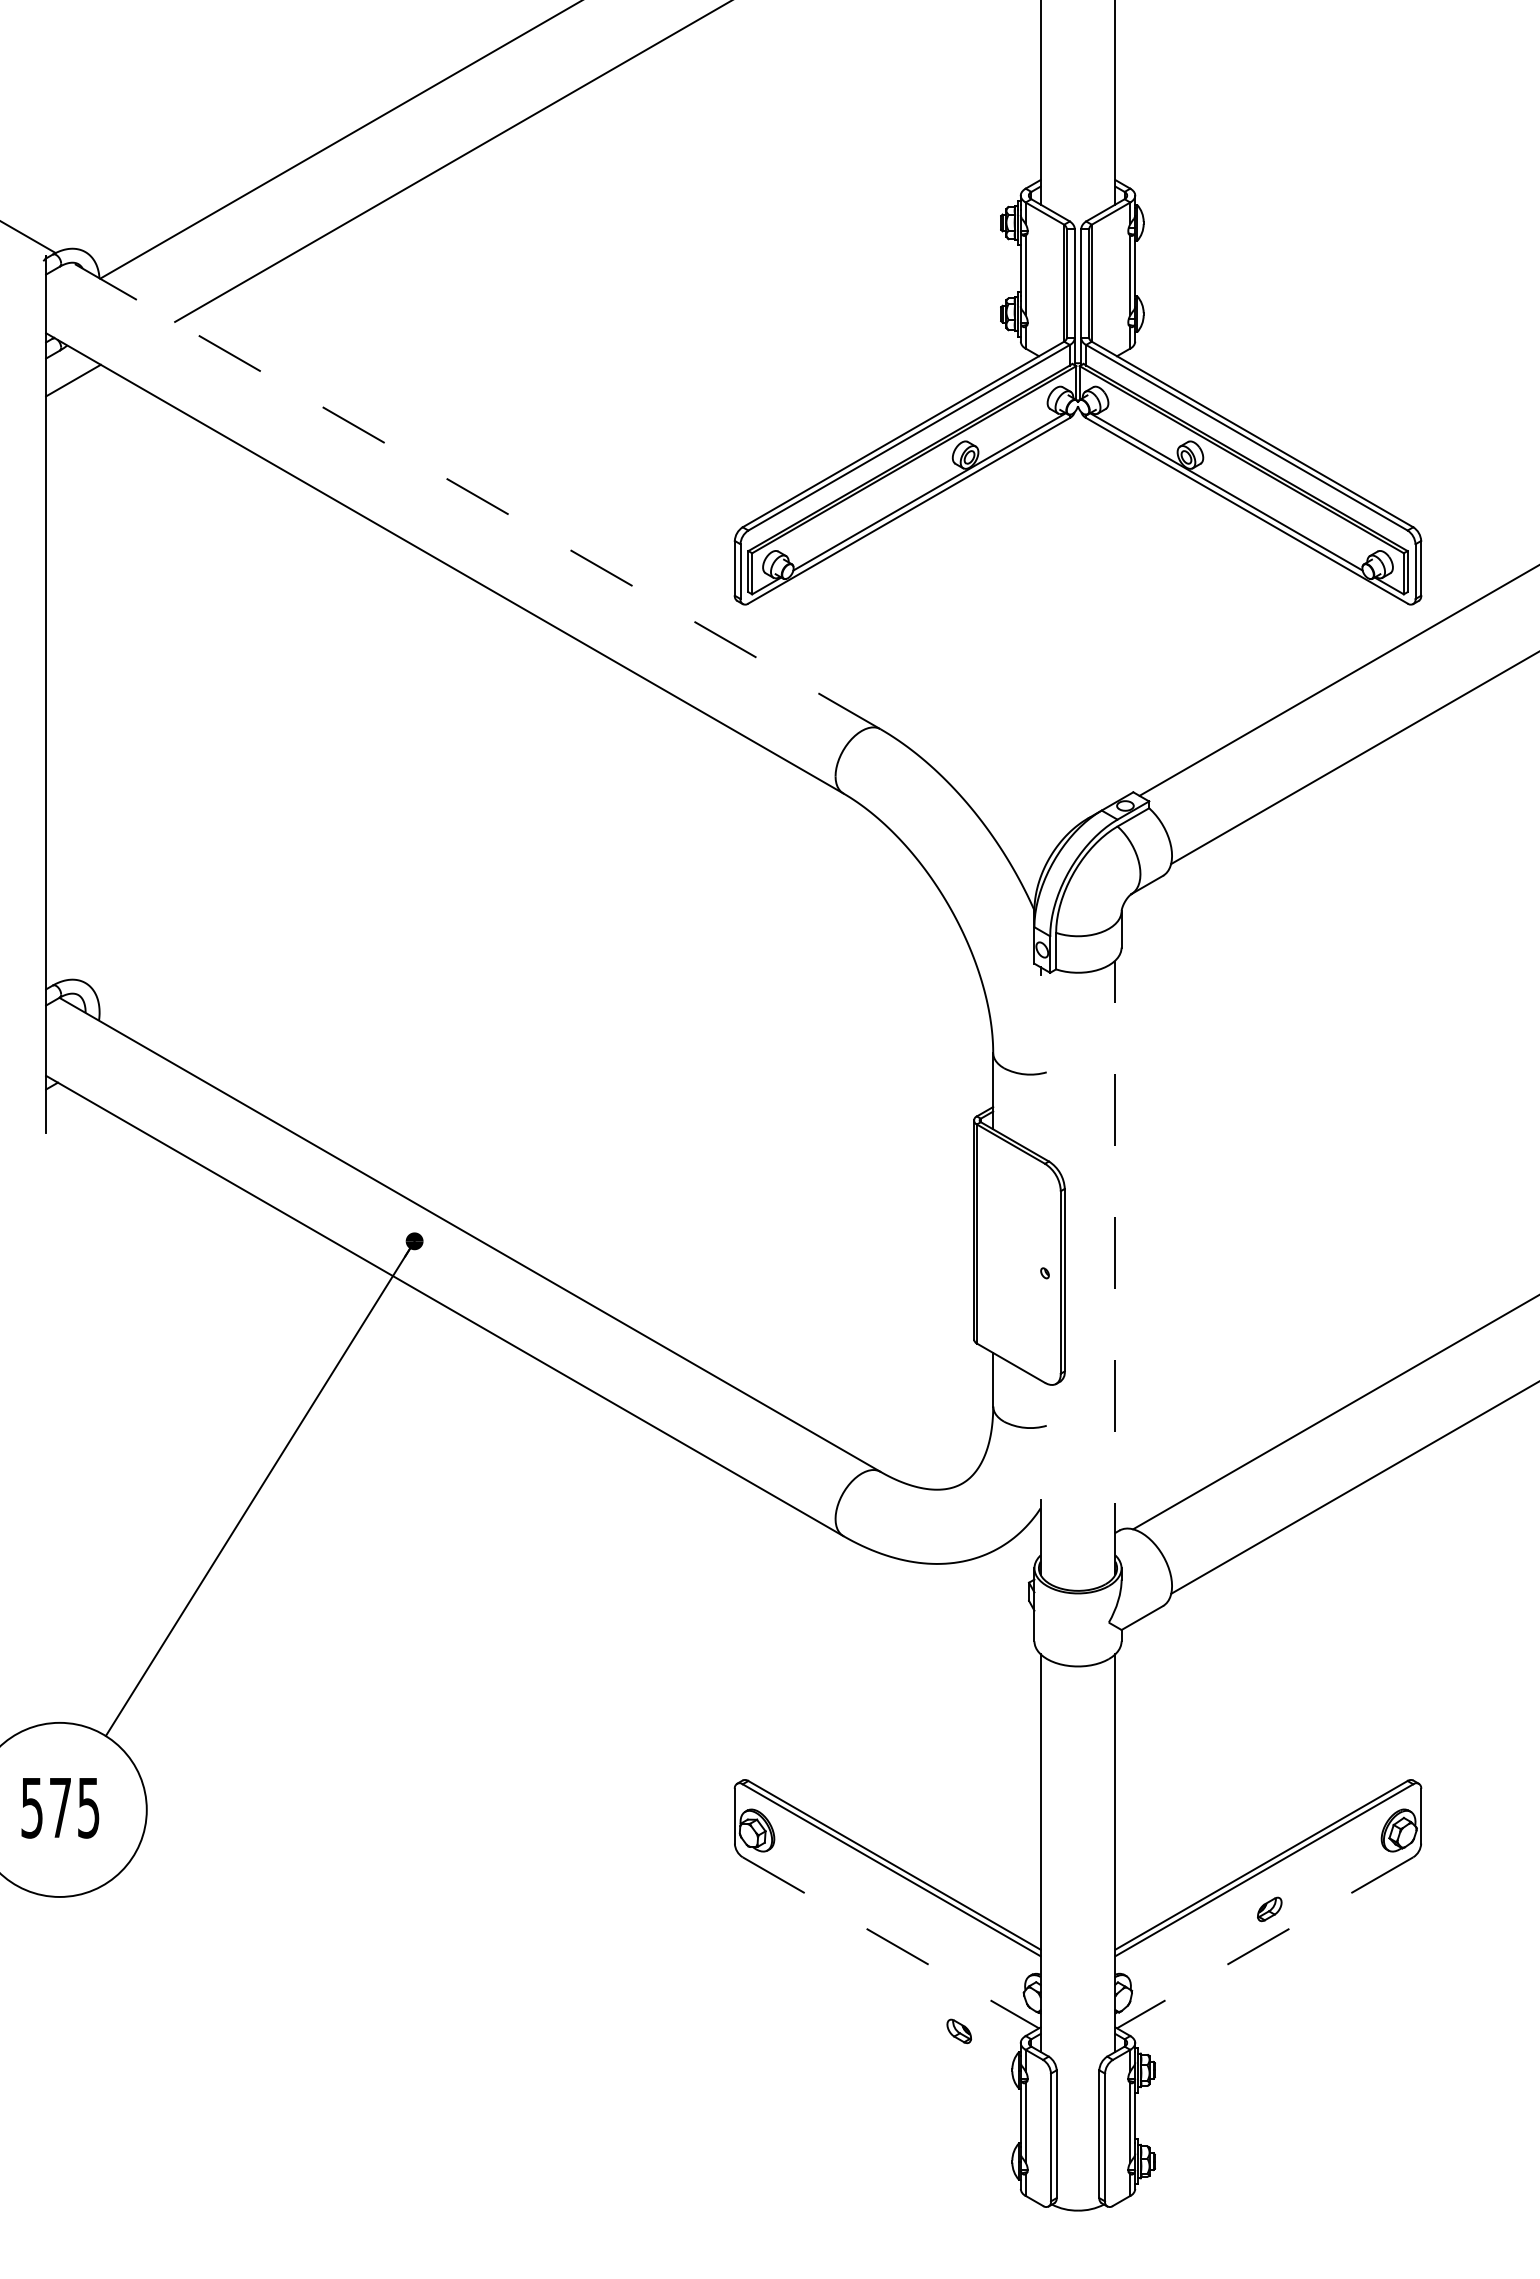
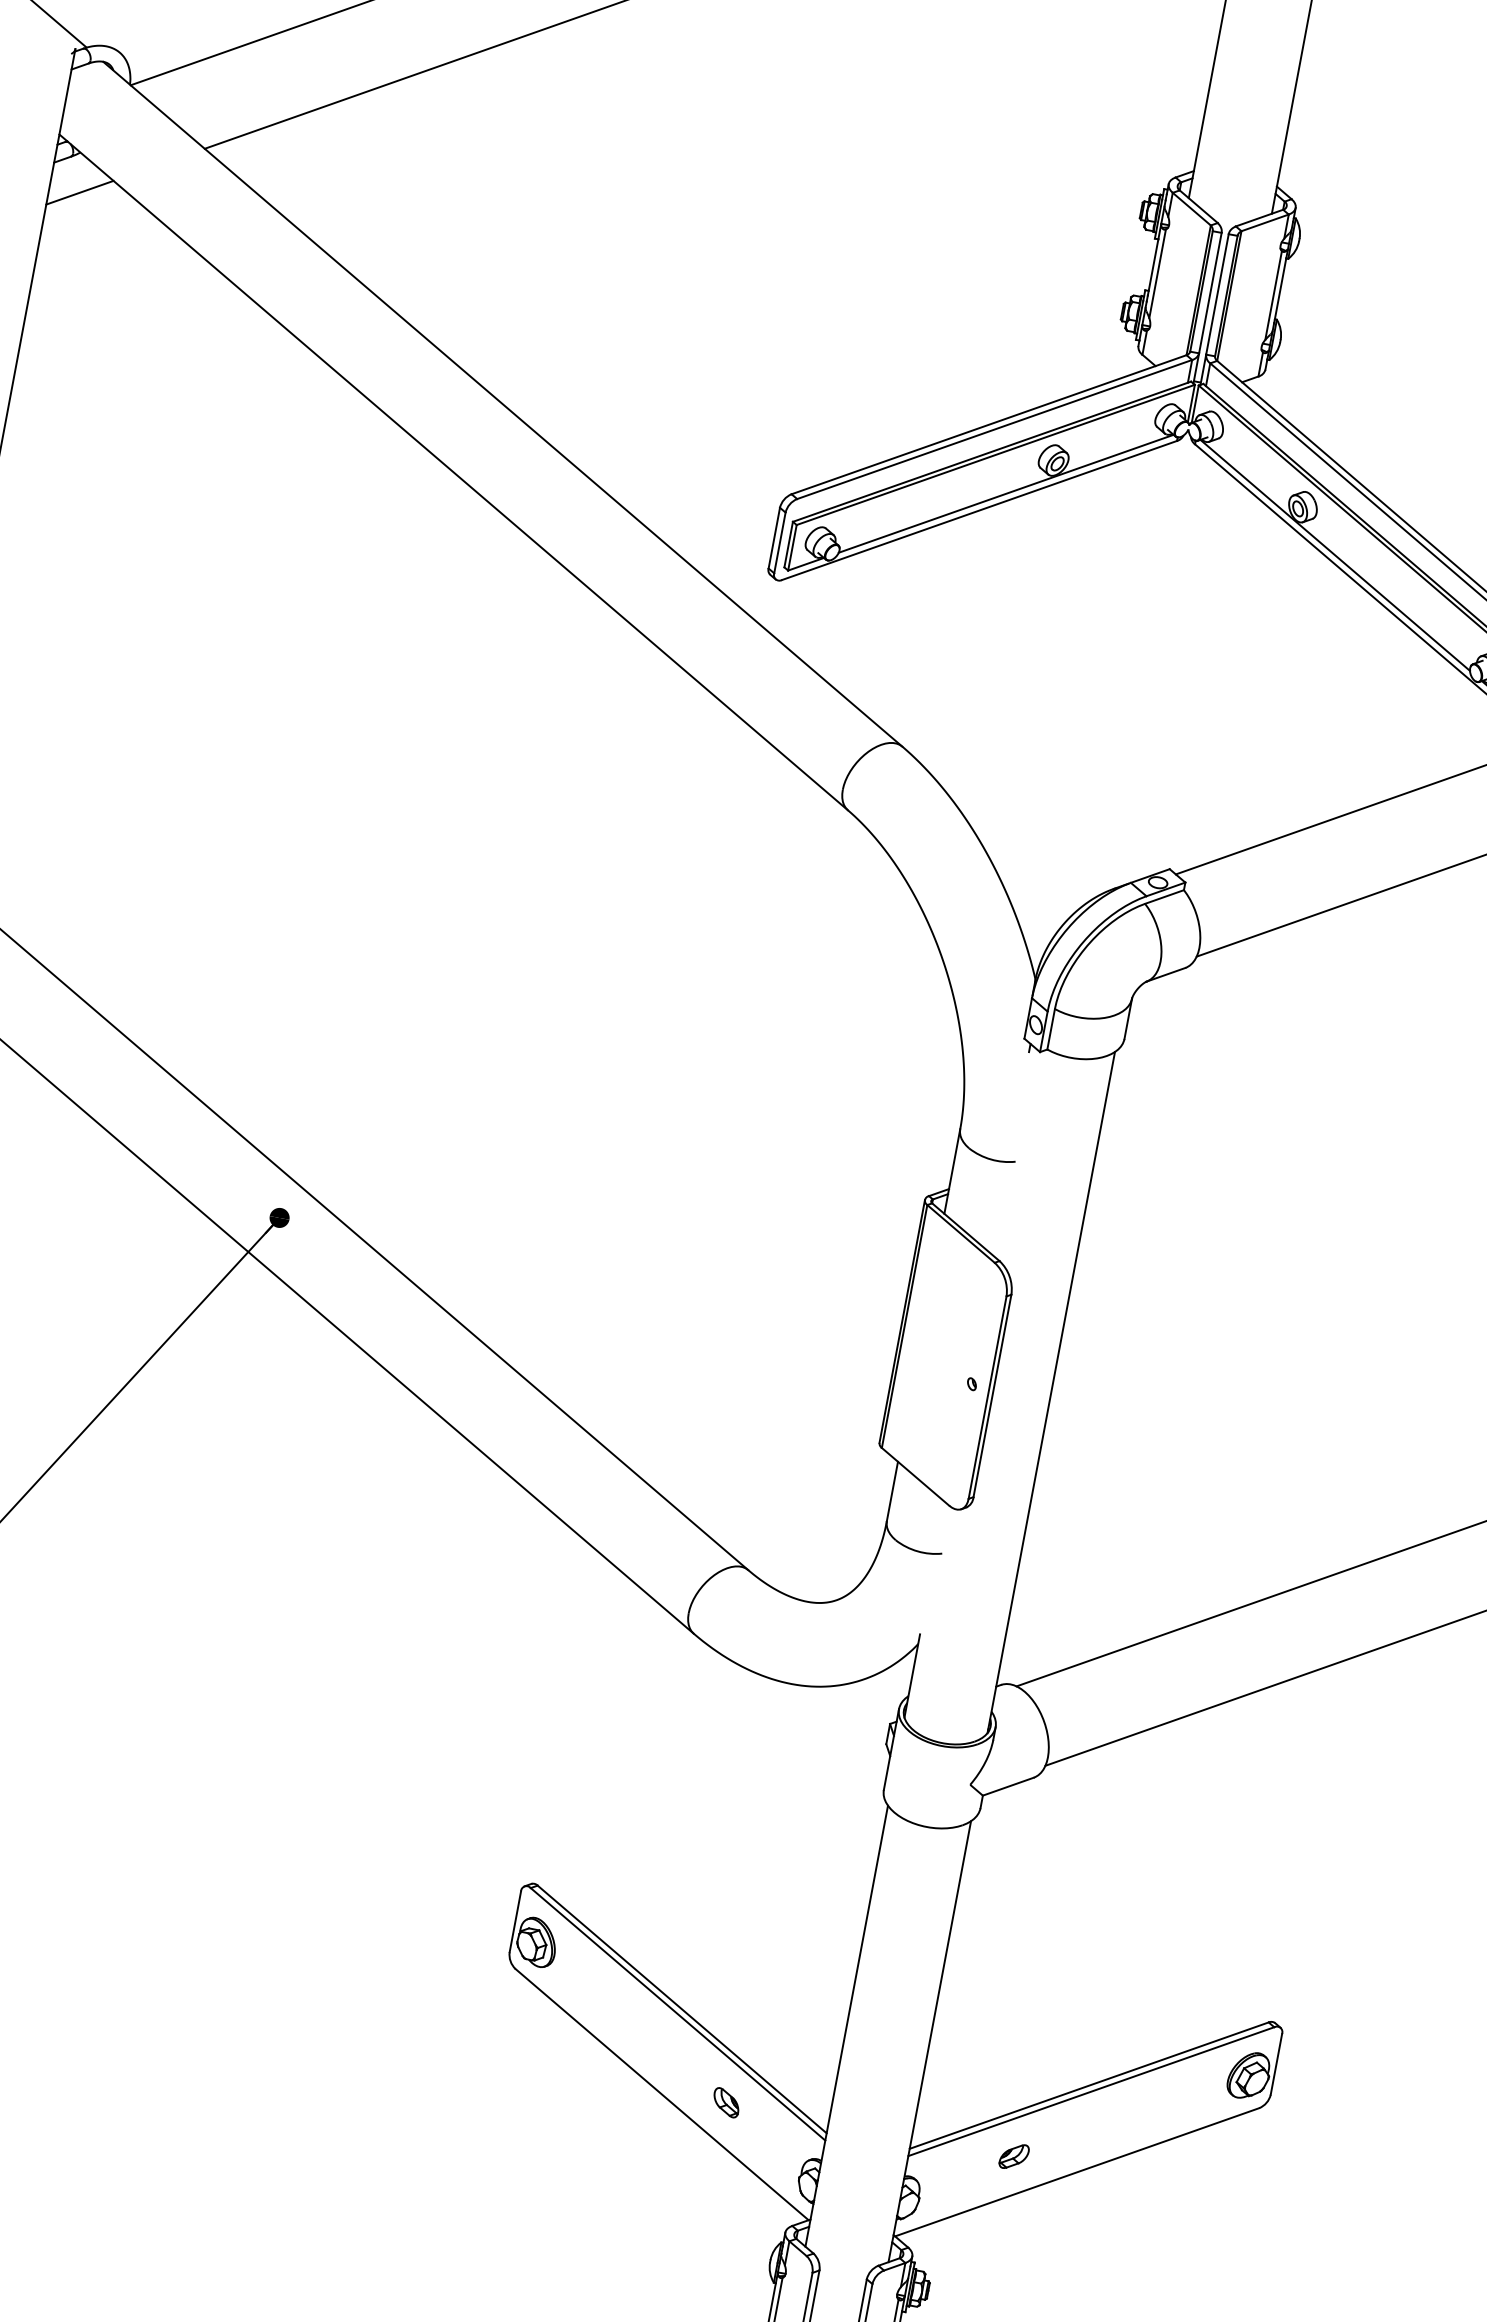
line: (476, 495) -> (502, 403), dashed -> solid
line: (1115, 1267) -> (1051, 1392), dashed -> solid
part: (1269, 1909) -> (1013, 2156), moved
line: (891, 1943) -> (662, 2095), dashed -> solid
line: (1264, 1943) -> (1076, 2172), dashed -> solid
part: (959, 2031) -> (726, 2102), moved

